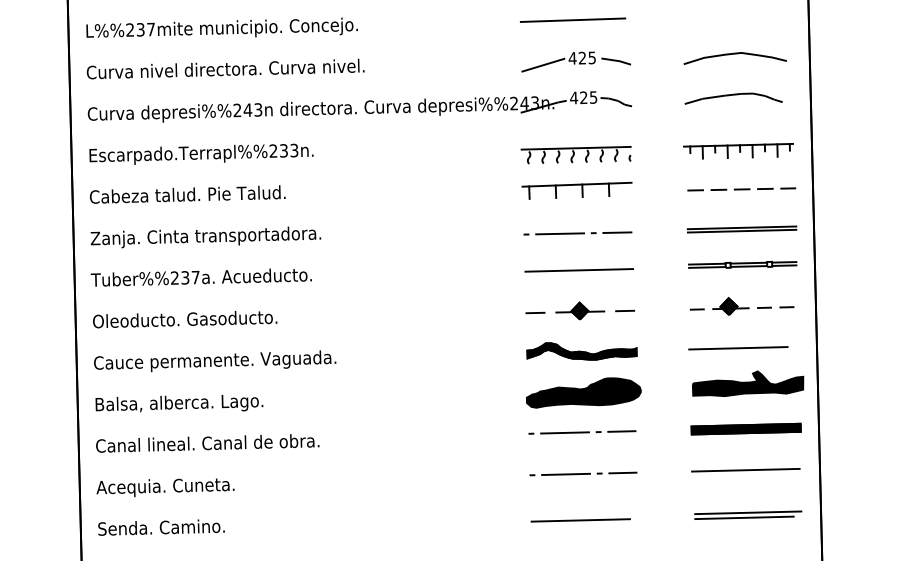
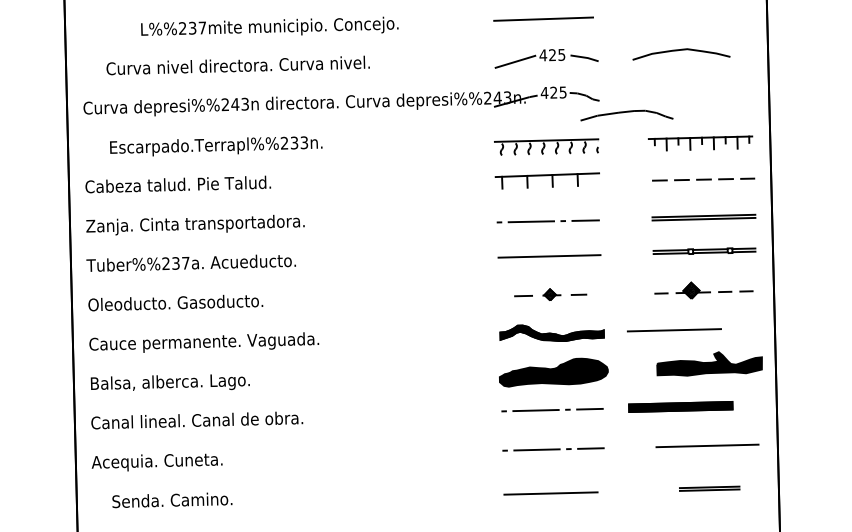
text: (221, 26) -> (269, 25), moved
curve: (735, 54) -> (681, 50), moved
text: (224, 69) -> (237, 65), moved
curve: (733, 95) -> (626, 112), moved
text: (201, 154) -> (216, 146), moved
part: (580, 310) -> (550, 294), size x0.7
line: (738, 348) -> (674, 330), moved
part: (745, 428) -> (680, 406), moved
part: (747, 515) -> (709, 488), size x0.6
text: (161, 527) -> (172, 500), moved

